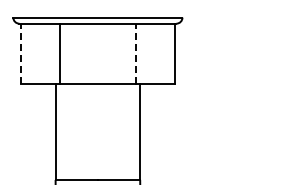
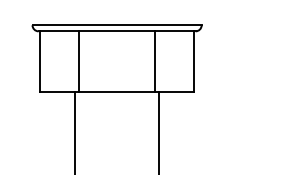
line: (21, 53) -> (40, 61), dashed -> solid
line: (136, 53) -> (155, 61), dashed -> solid

